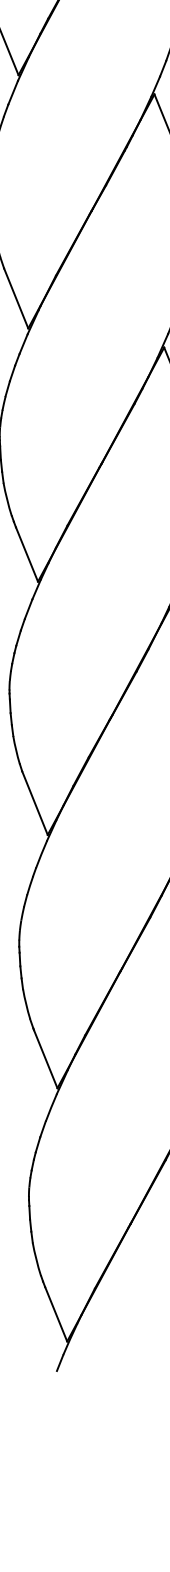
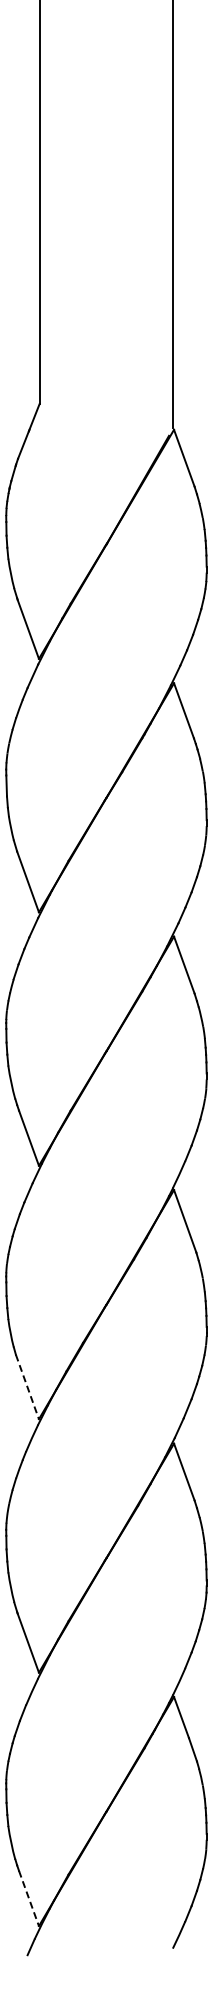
line: (35, 803) -> (27, 1387), solid -> dashed
line: (56, 1314) -> (29, 1898), solid -> dashed

